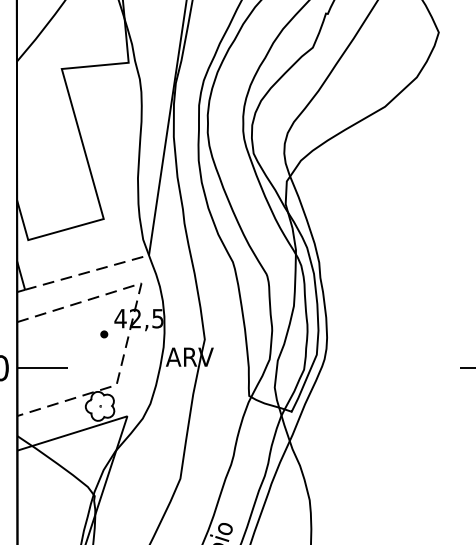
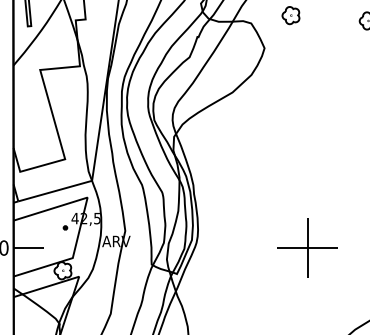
line: (87, 271) -> (55, 190), dashed -> solid
line: (131, 321) -> (81, 220), dashed -> solid

